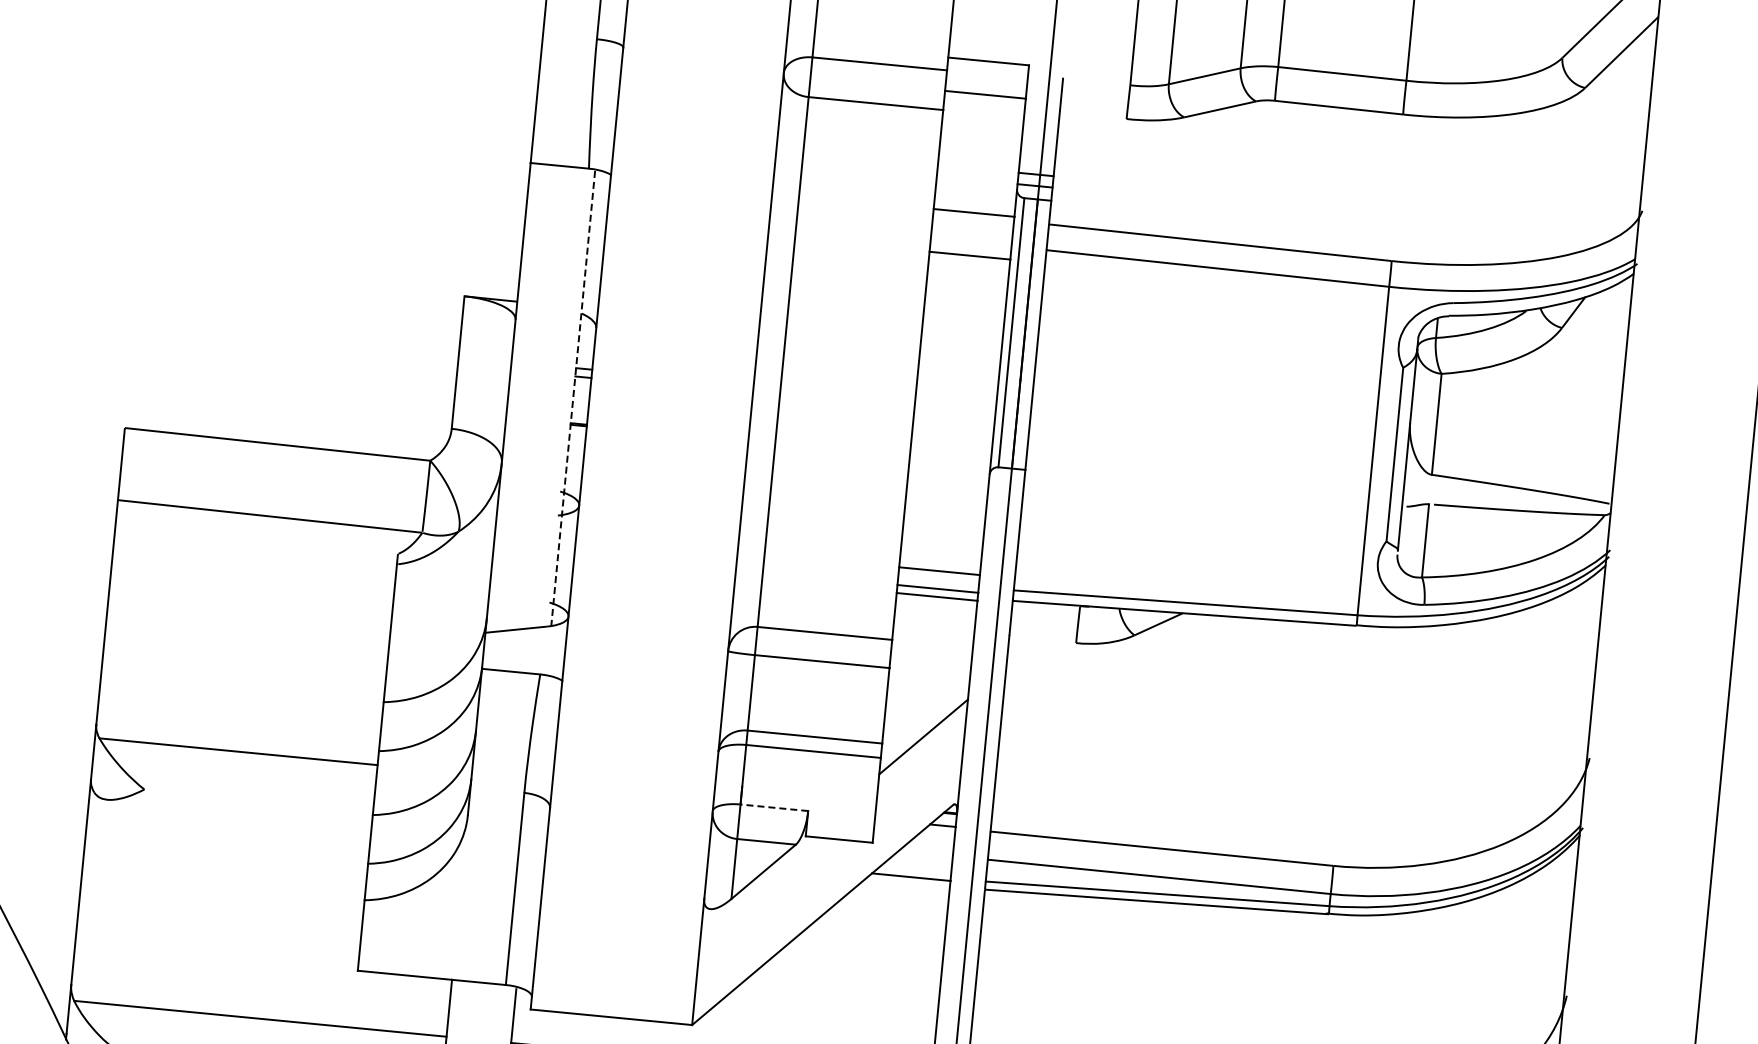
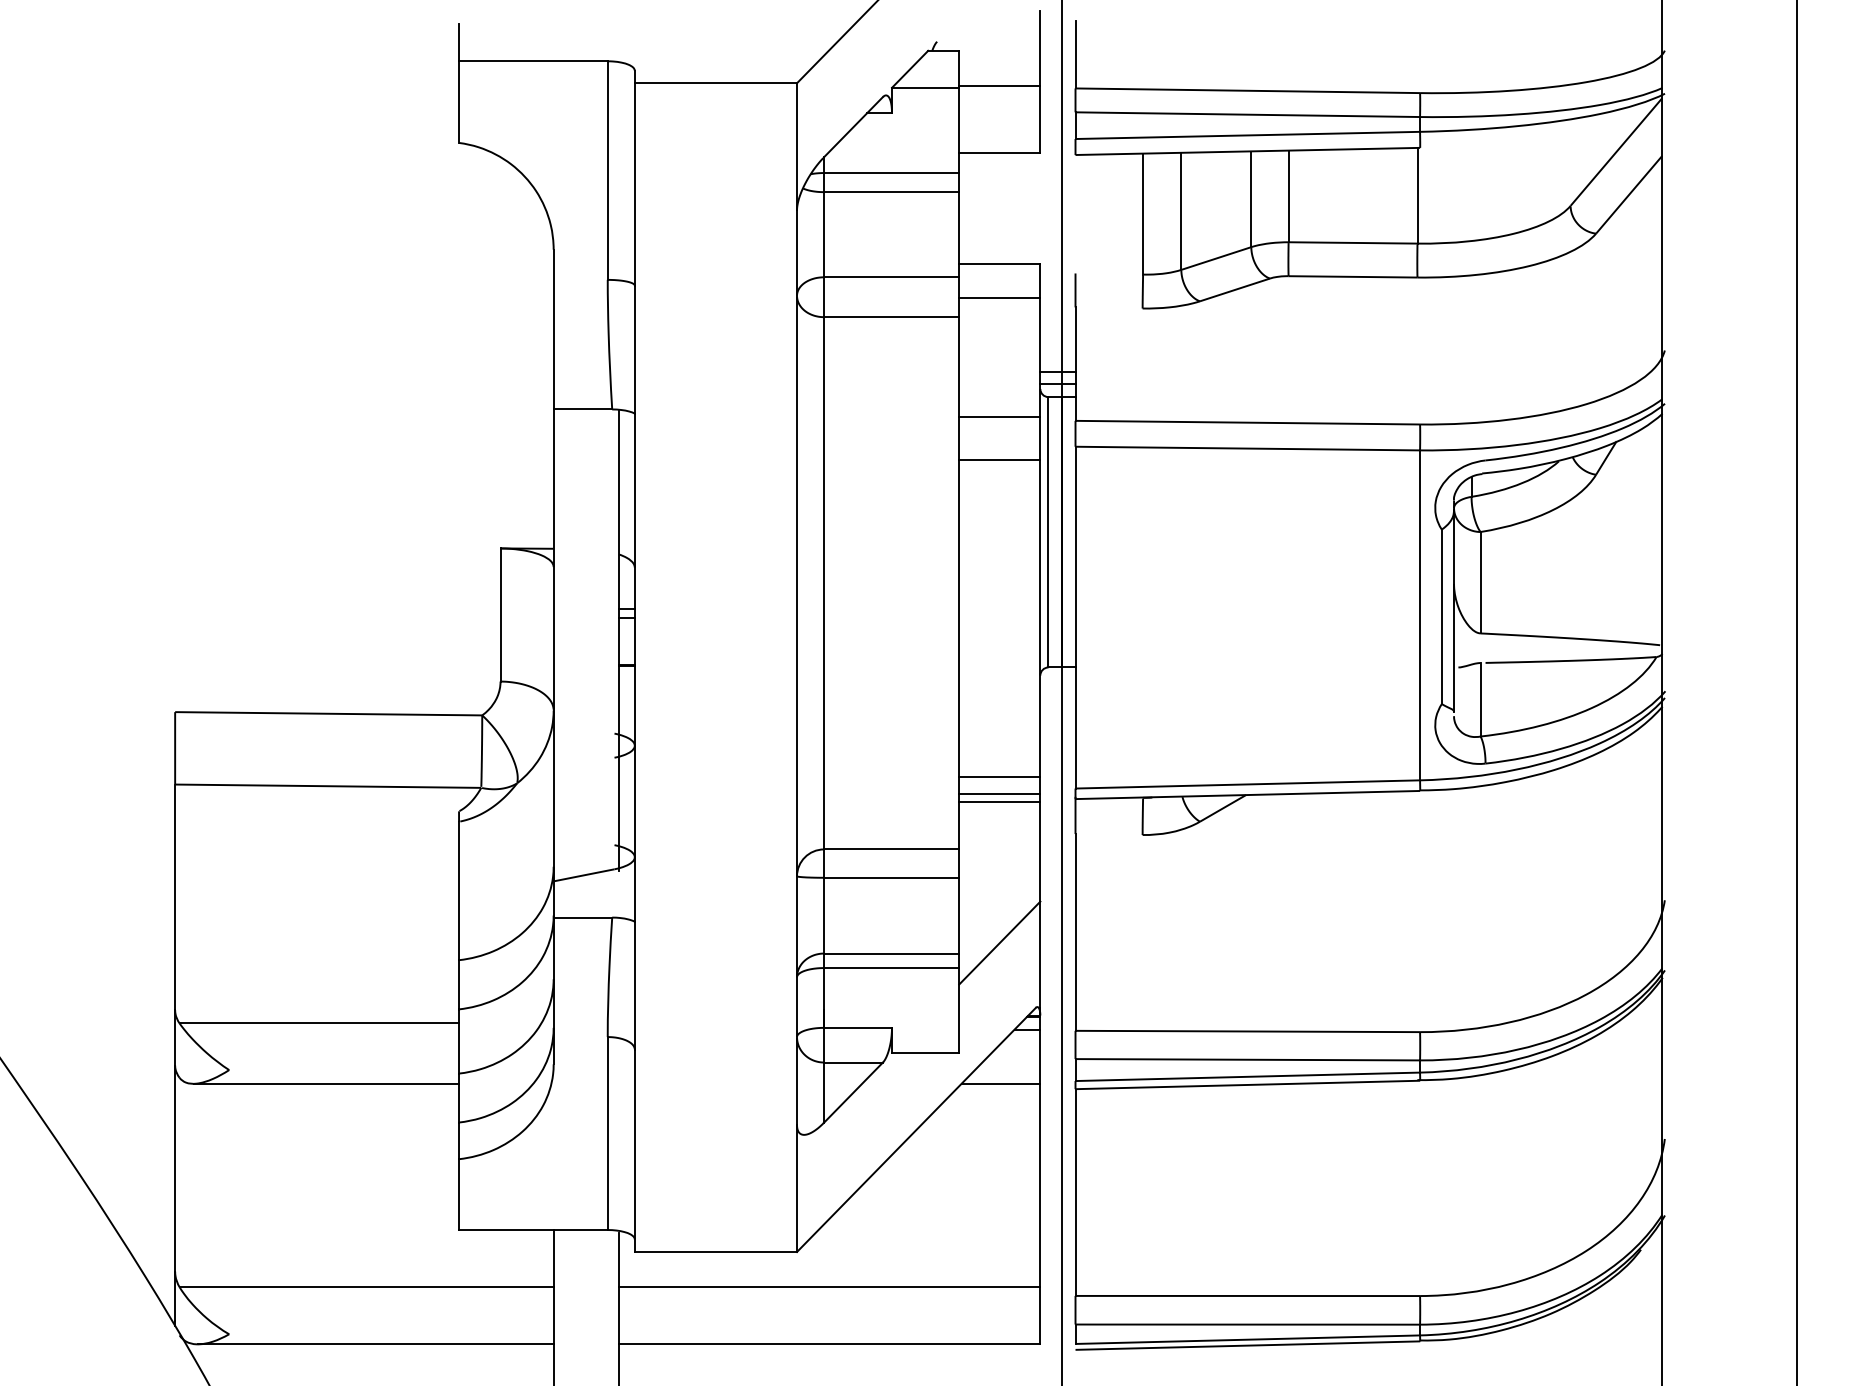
line: (573, 399) -> (618, 640), dashed -> solid
line: (774, 807) -> (858, 1027), dashed -> solid
line: (239, 812) -> (326, 1083), added

